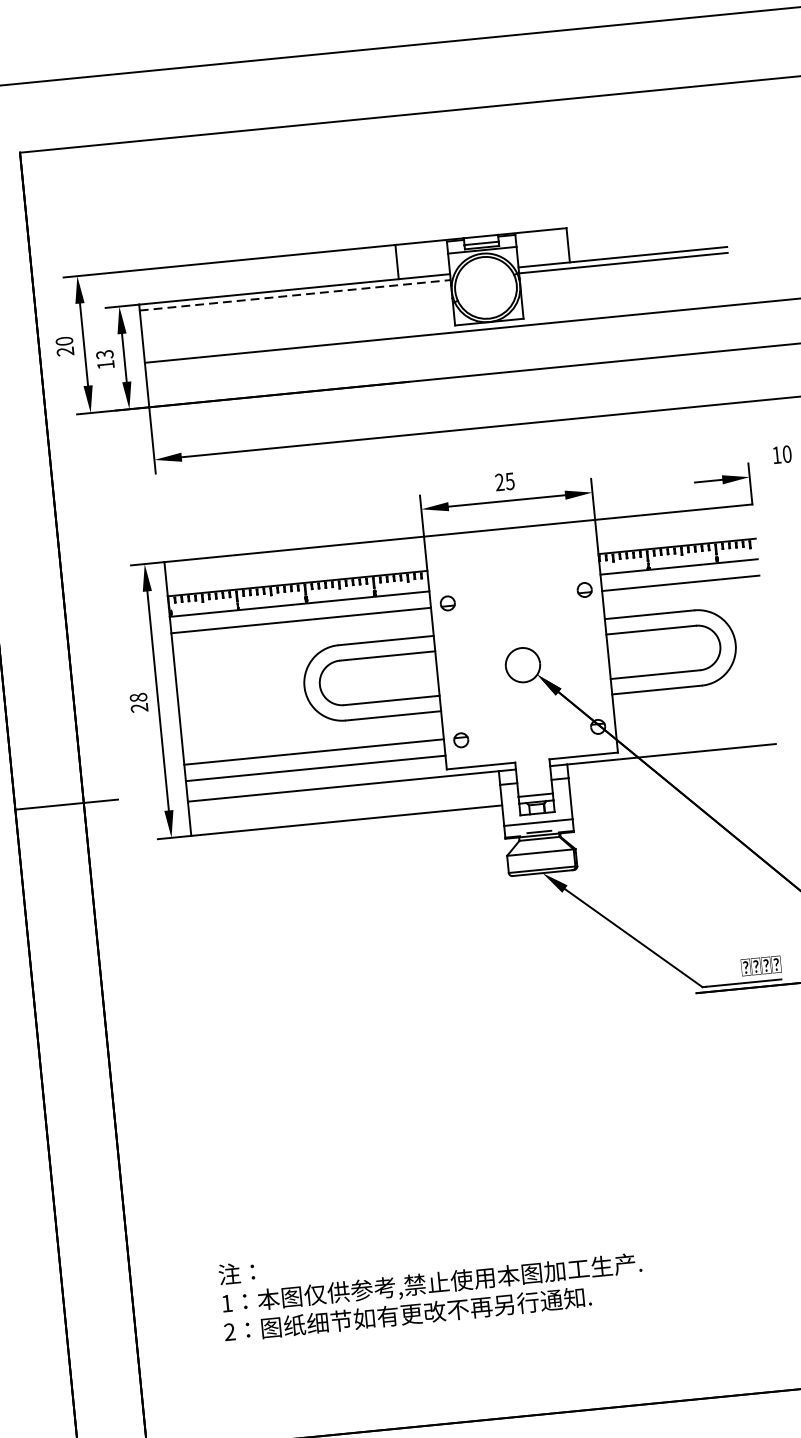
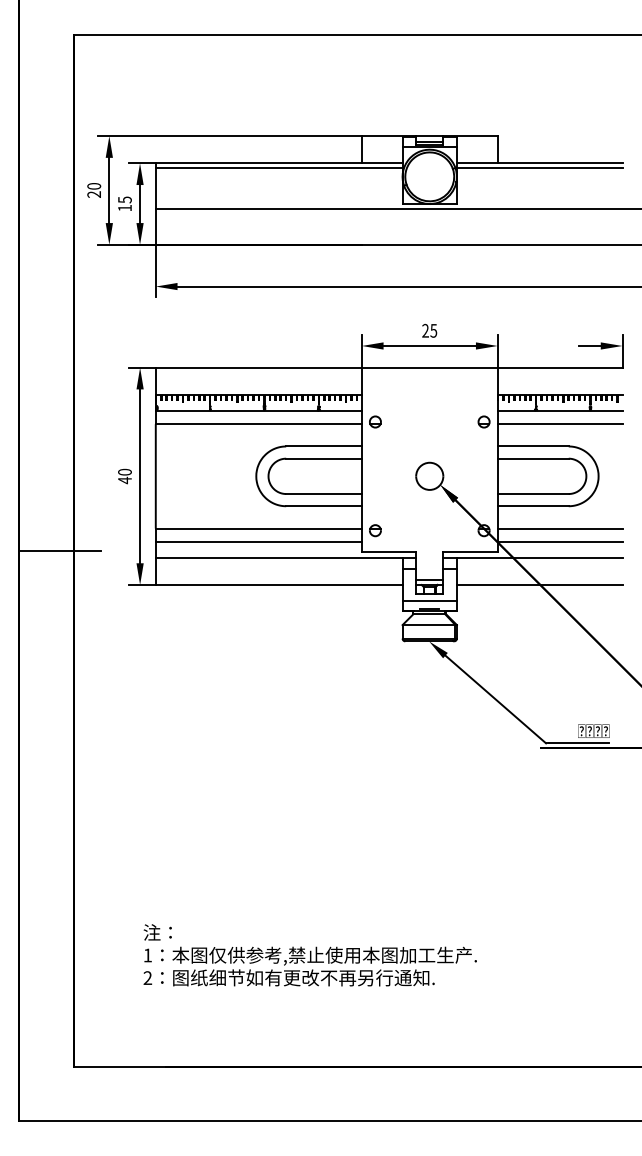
line: (295, 295) -> (279, 168), dashed -> solid
text: (104, 354) -> (124, 199), 13 -> 15
text: (138, 703) -> (124, 476), 28 -> 40
line: (692, 714) -> (559, 528), added
line: (694, 731) -> (559, 541), added
line: (674, 789) -> (539, 585), added

